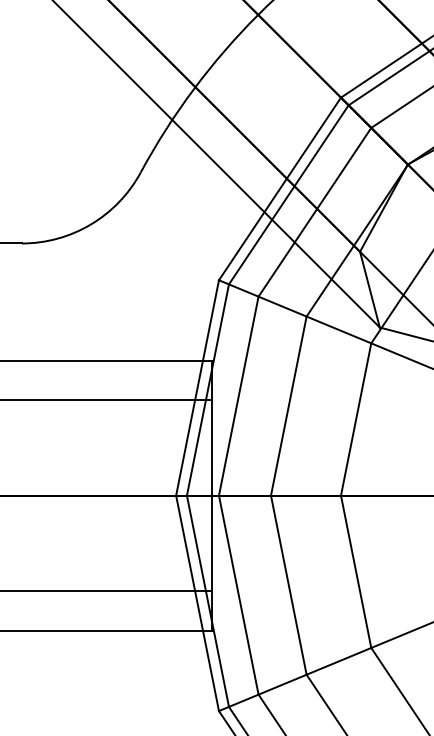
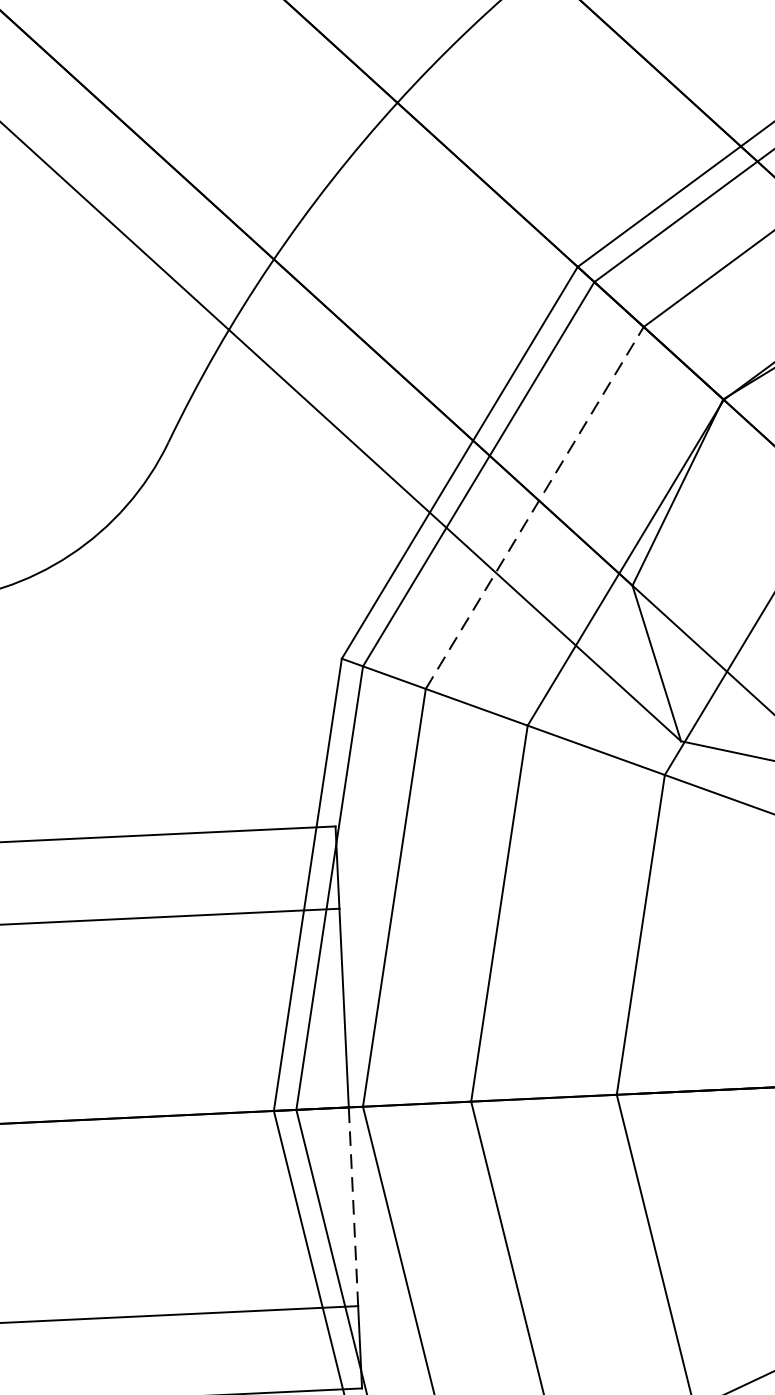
line: (315, 211) -> (535, 506), solid -> dashed
line: (212, 543) -> (354, 1206), solid -> dashed

